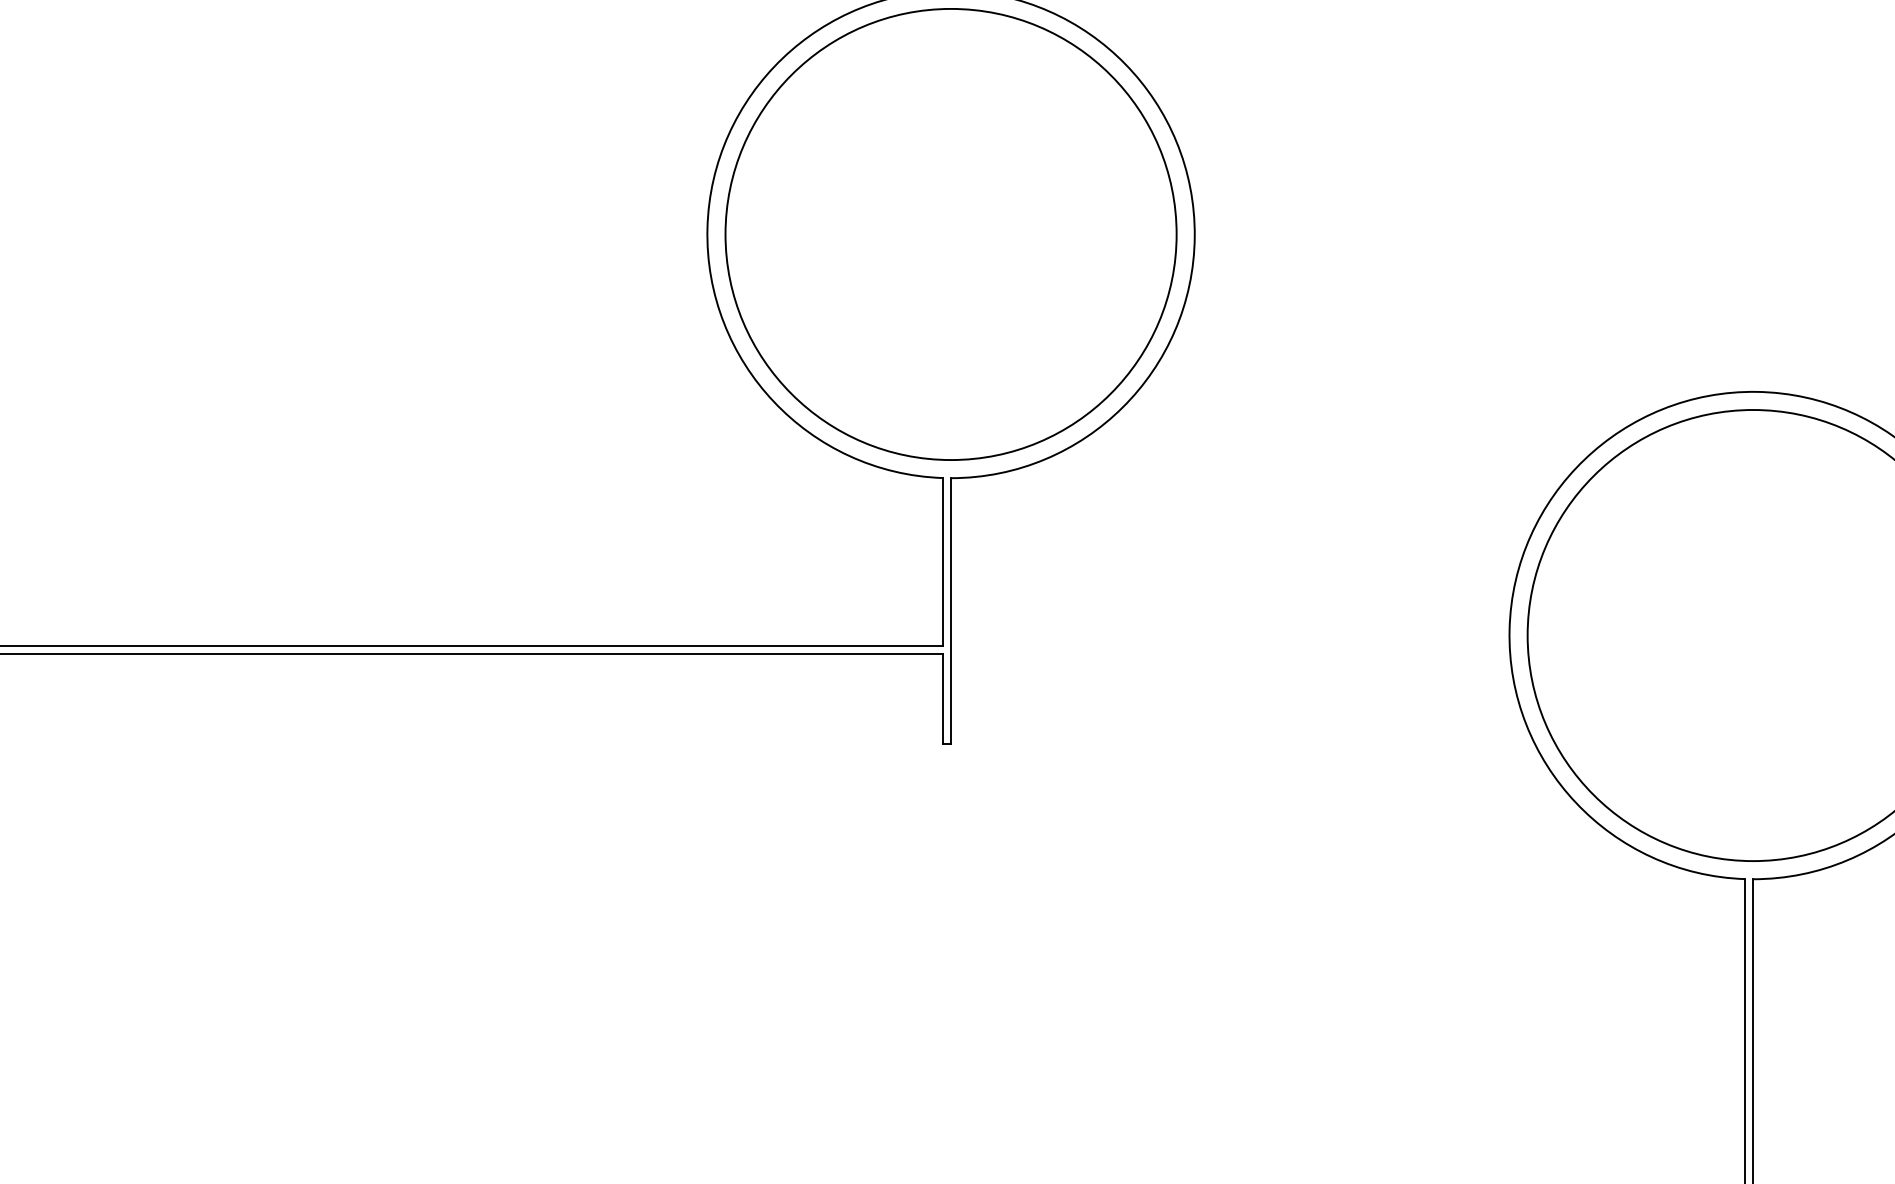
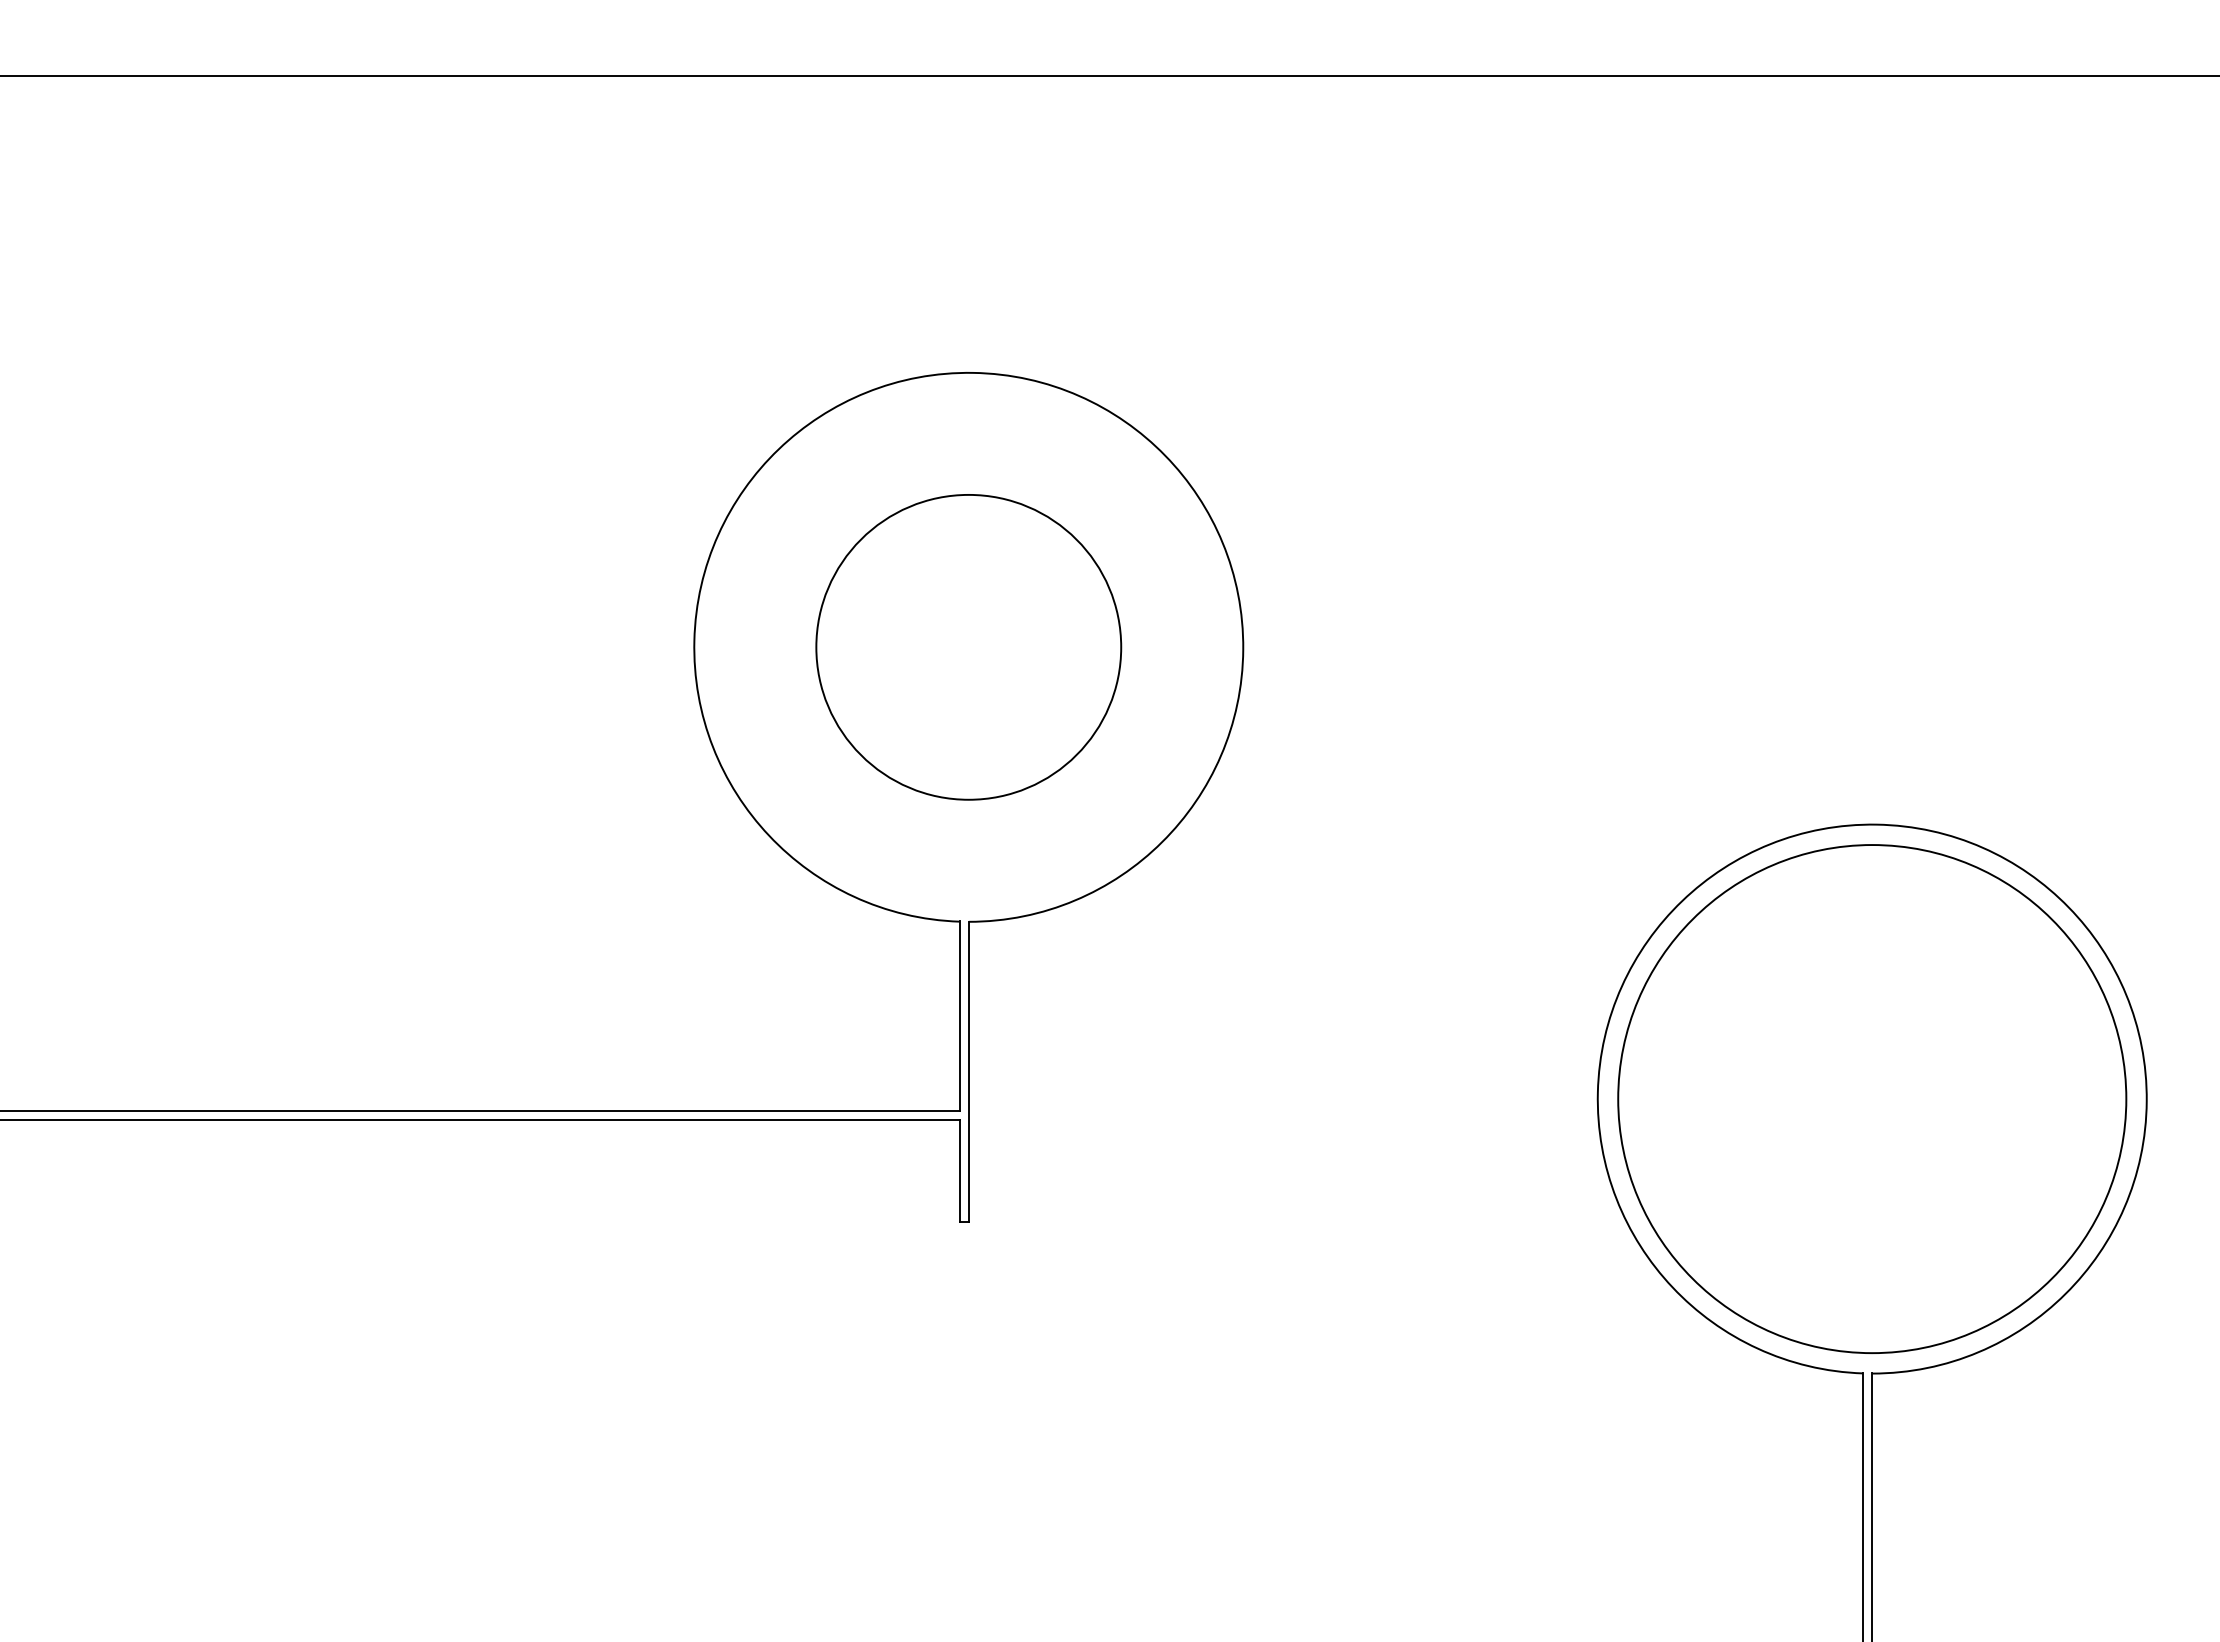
circle: (950, 234) -> (968, 647), size x0.6

